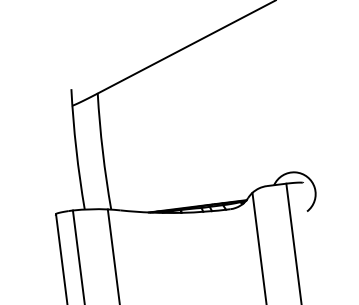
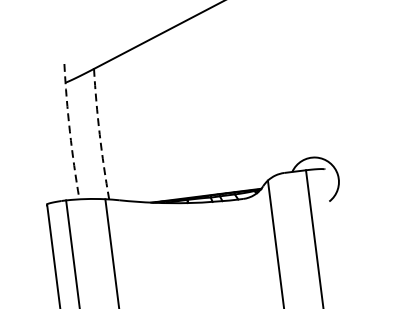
arc: (76, 149) -> (70, 131), solid -> dashed
arc: (102, 151) -> (99, 134), solid -> dashed

